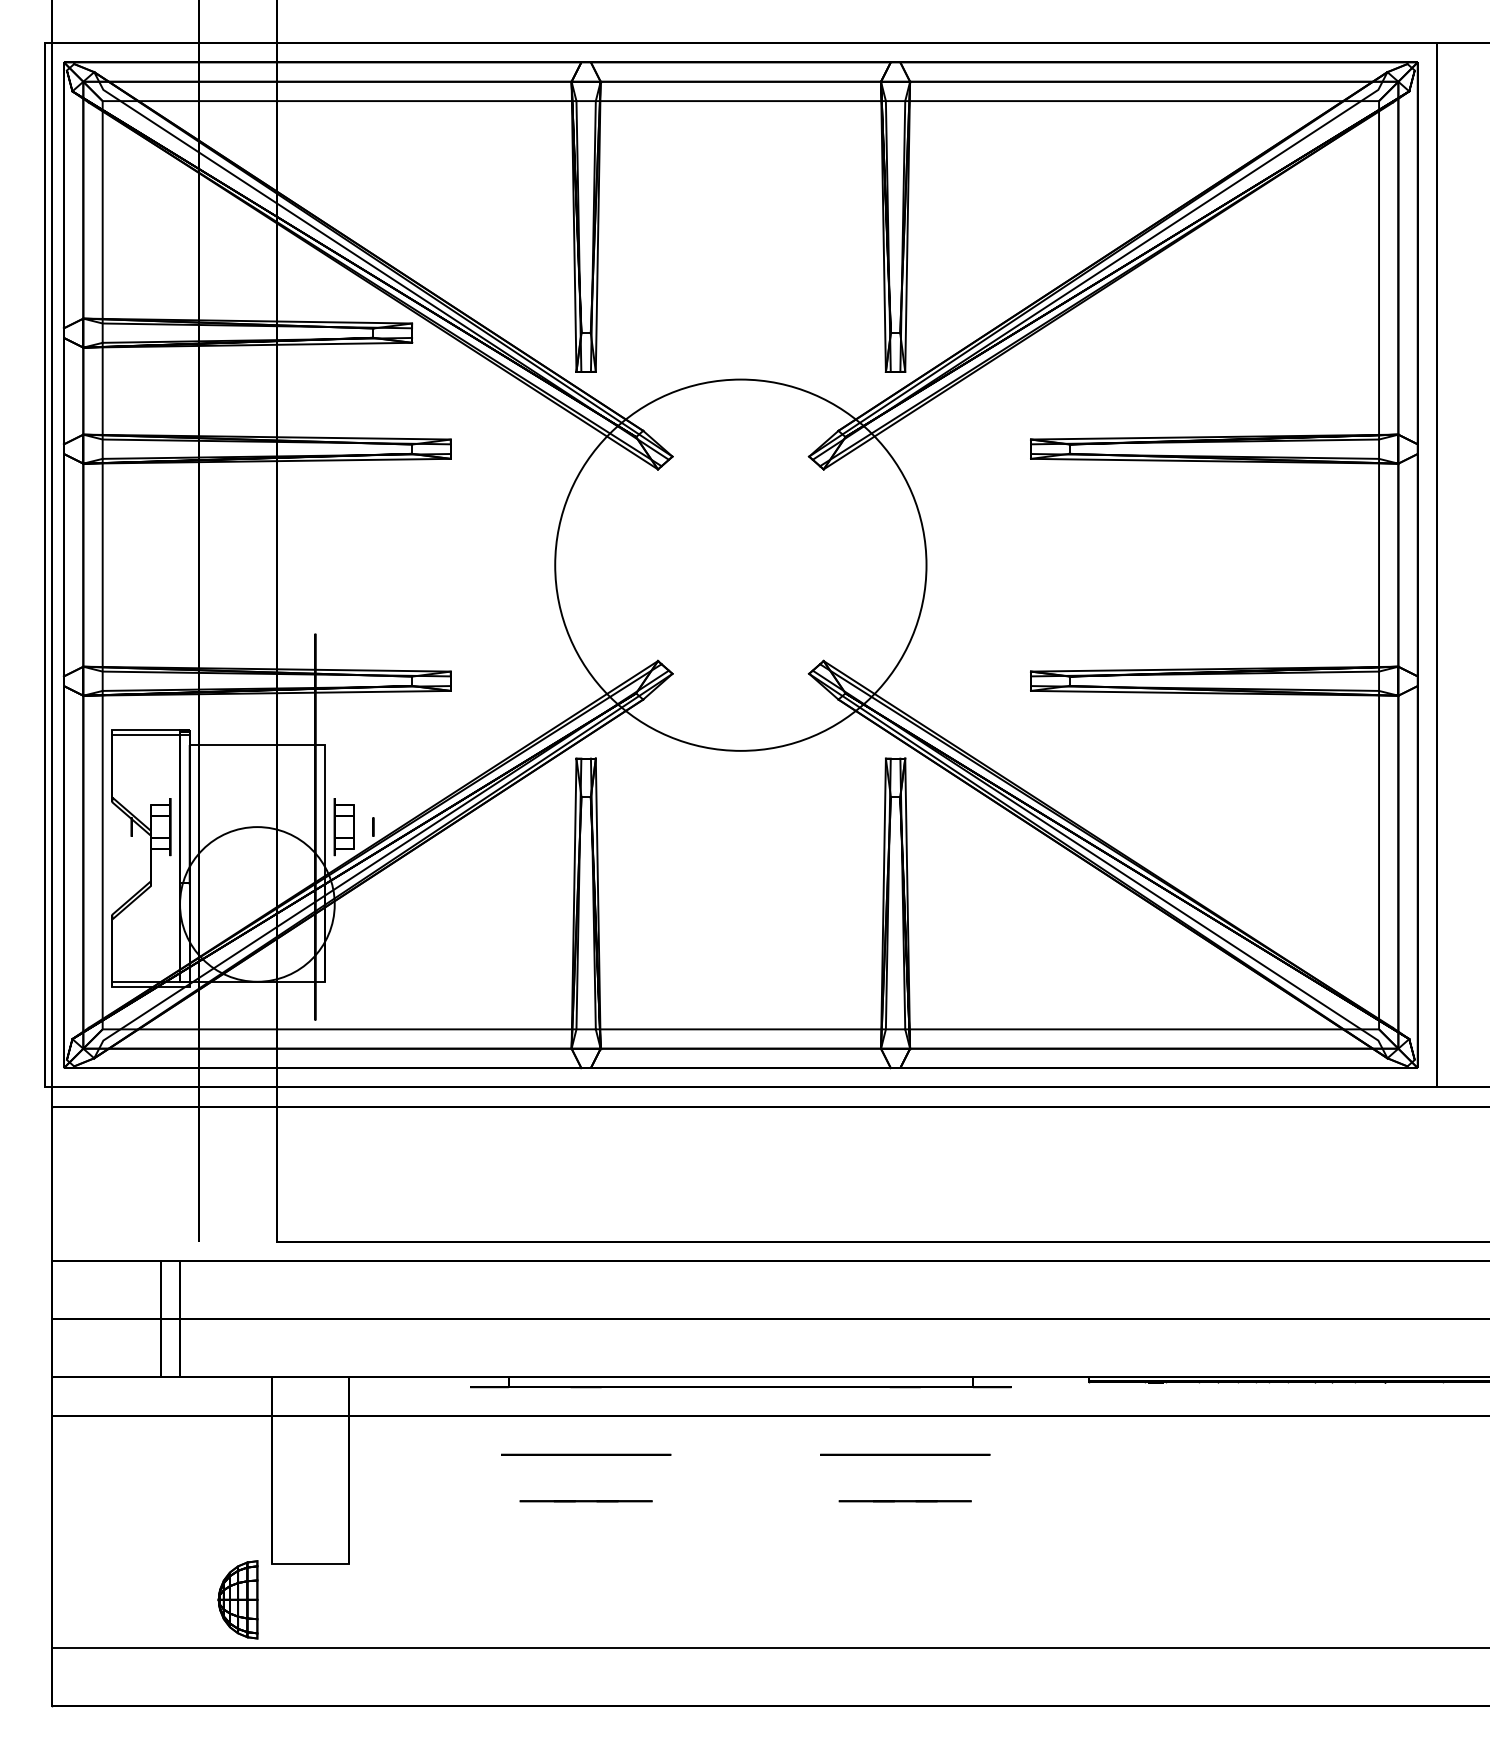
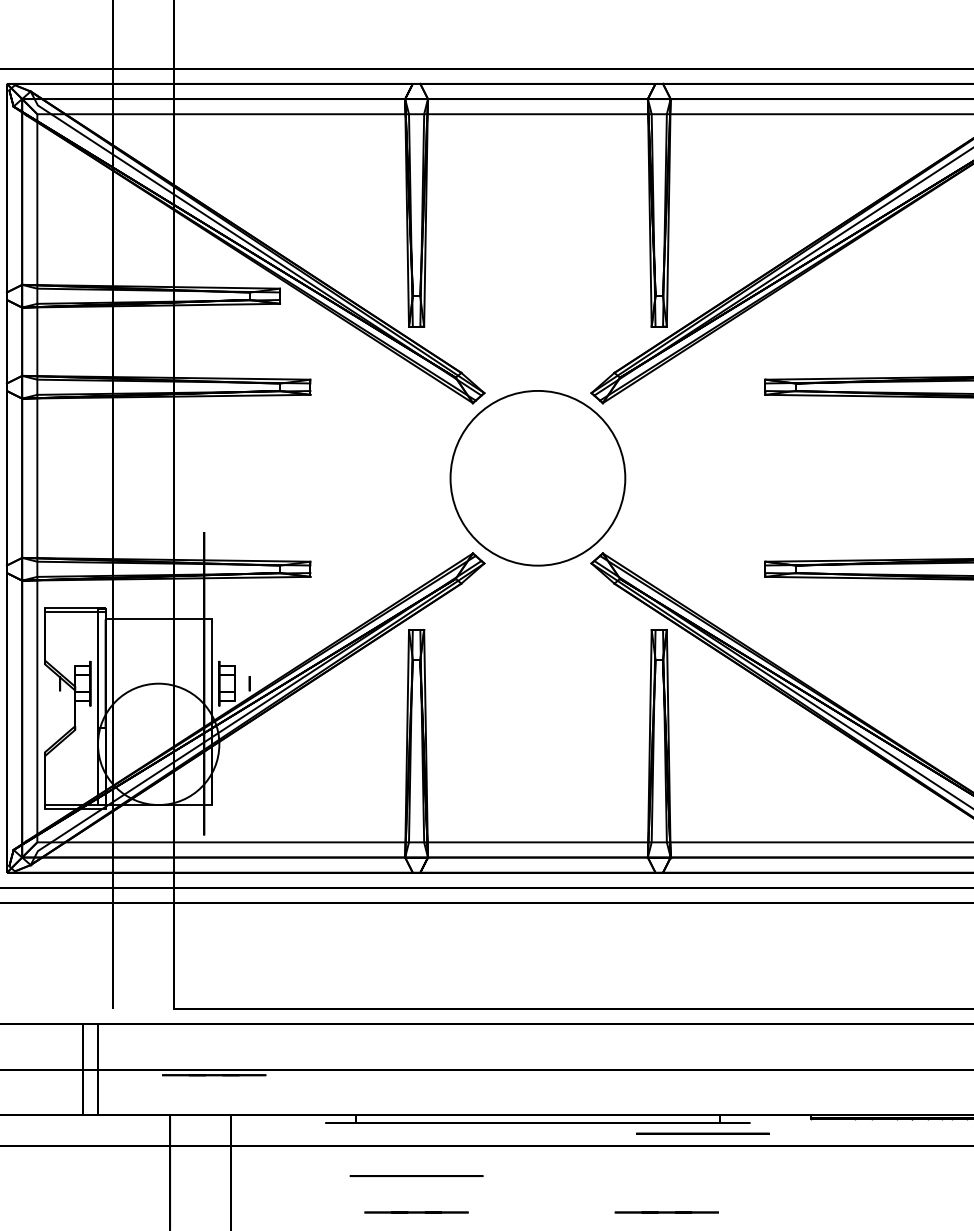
circle: (740, 564) -> (537, 477), size x0.6
line: (327, 1326) -> (213, 1075), added
circle: (905, 1454) -> (703, 1133), moved

